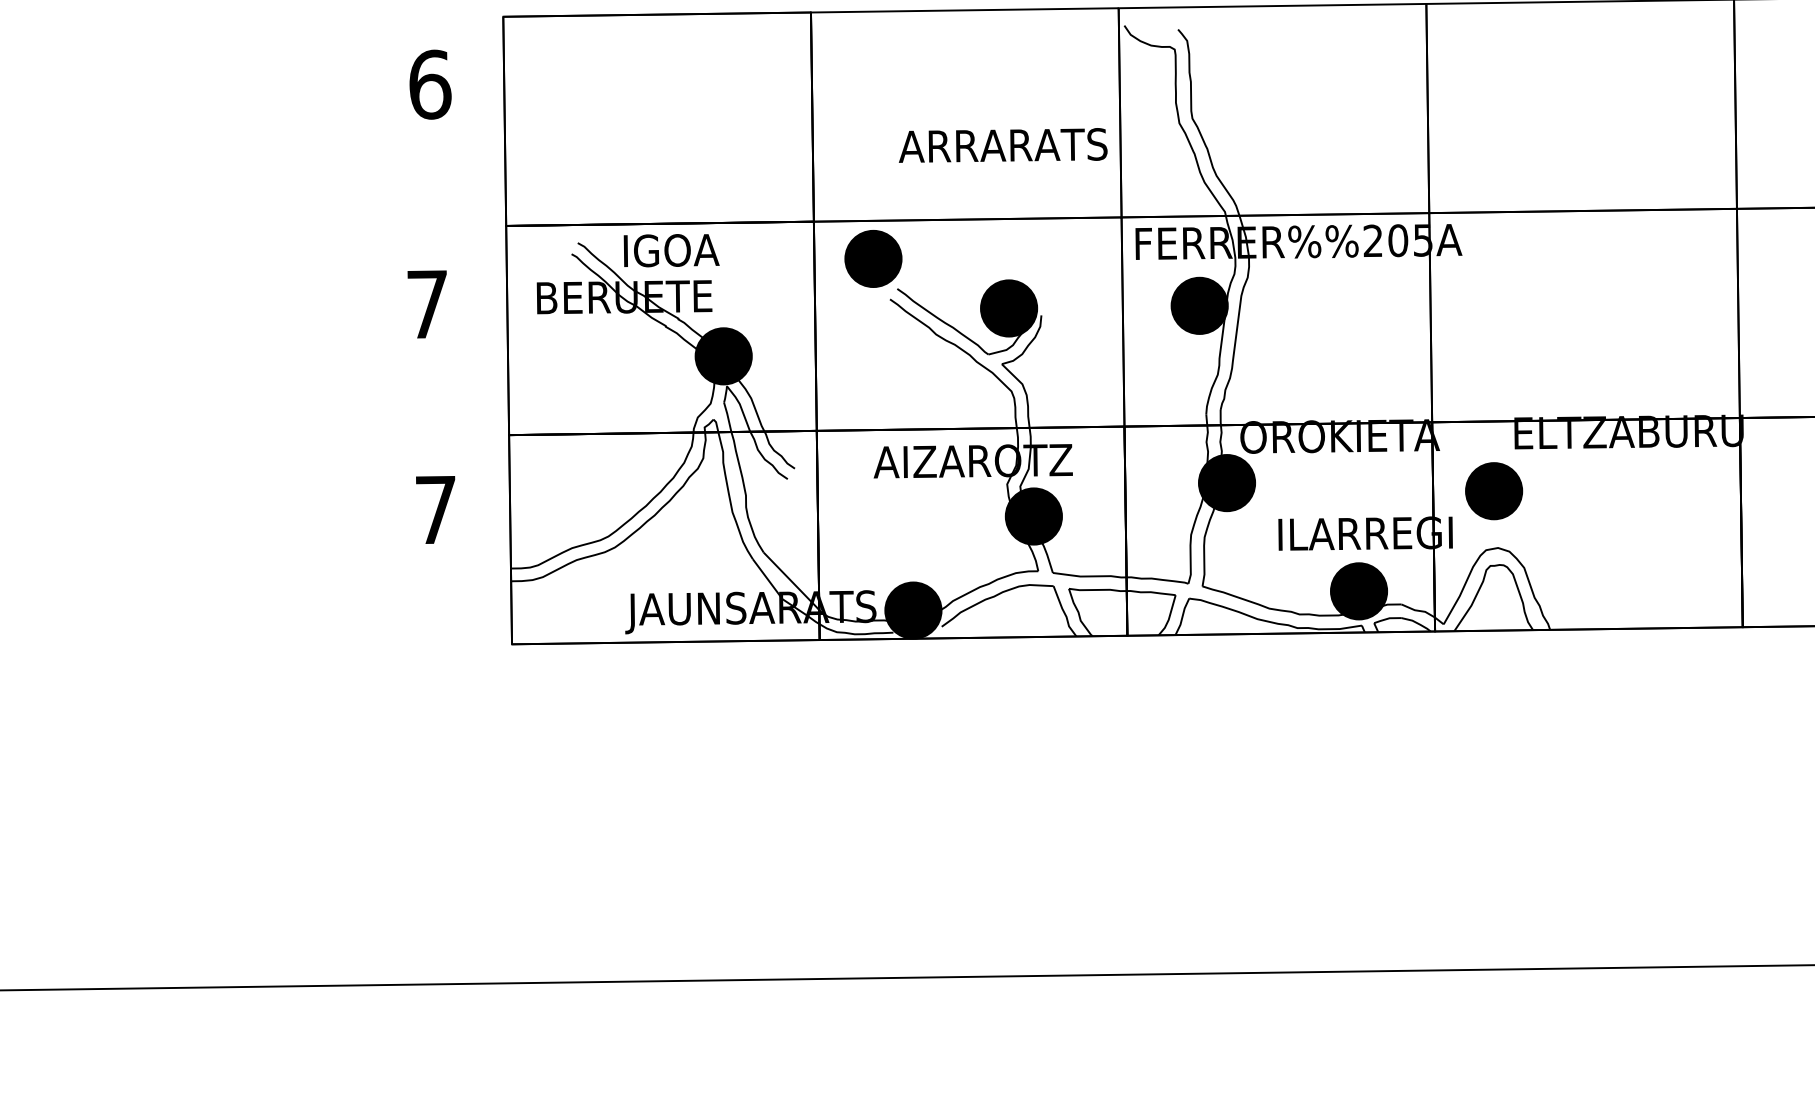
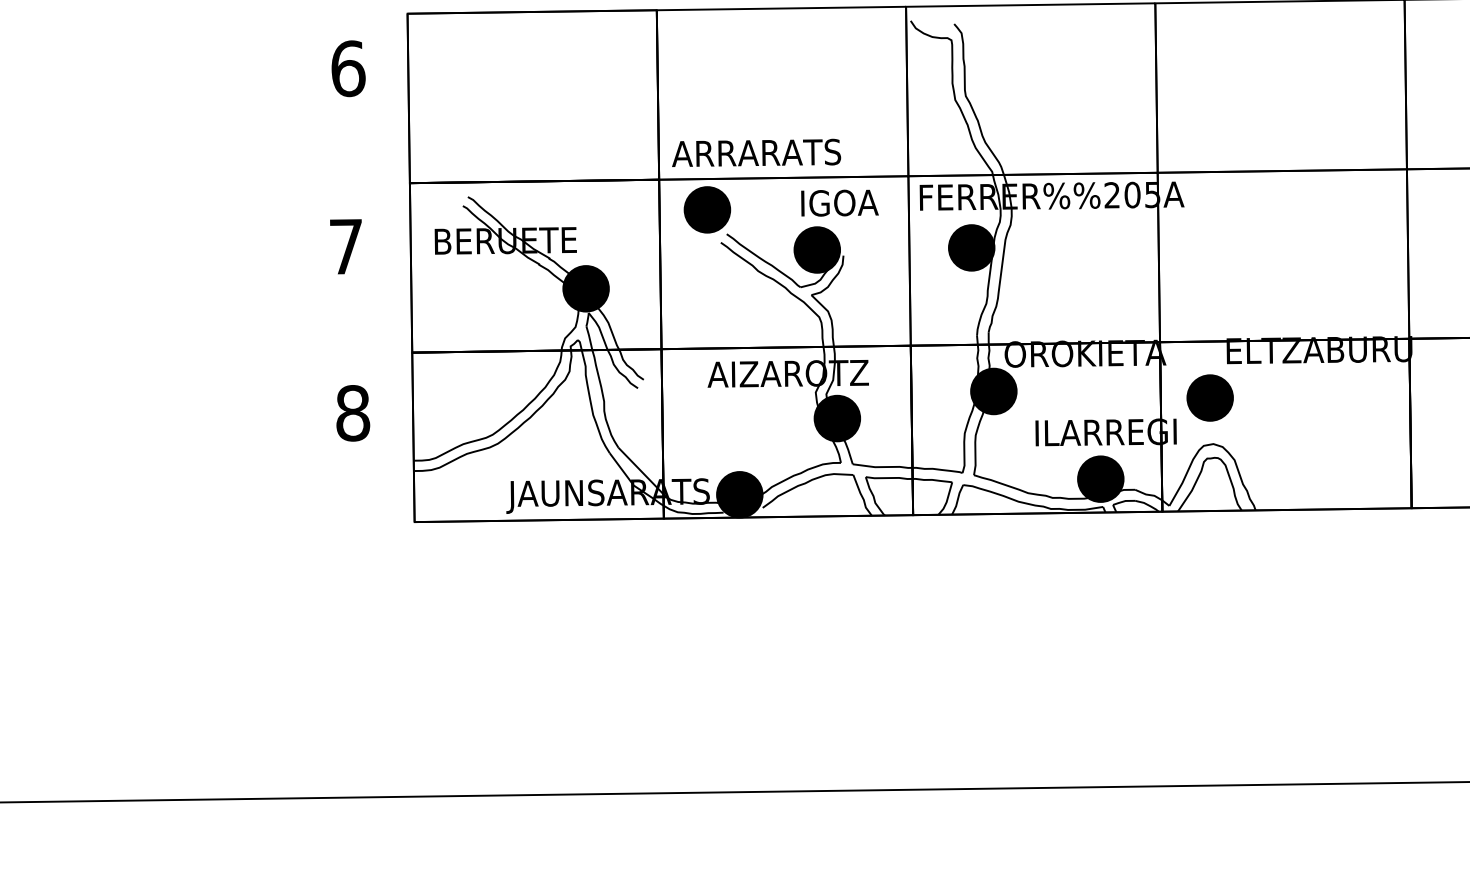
text: (1003, 144) -> (756, 152), moved
text: (671, 249) -> (839, 202), moved
text: (436, 510) -> (353, 413), 7 -> 8

